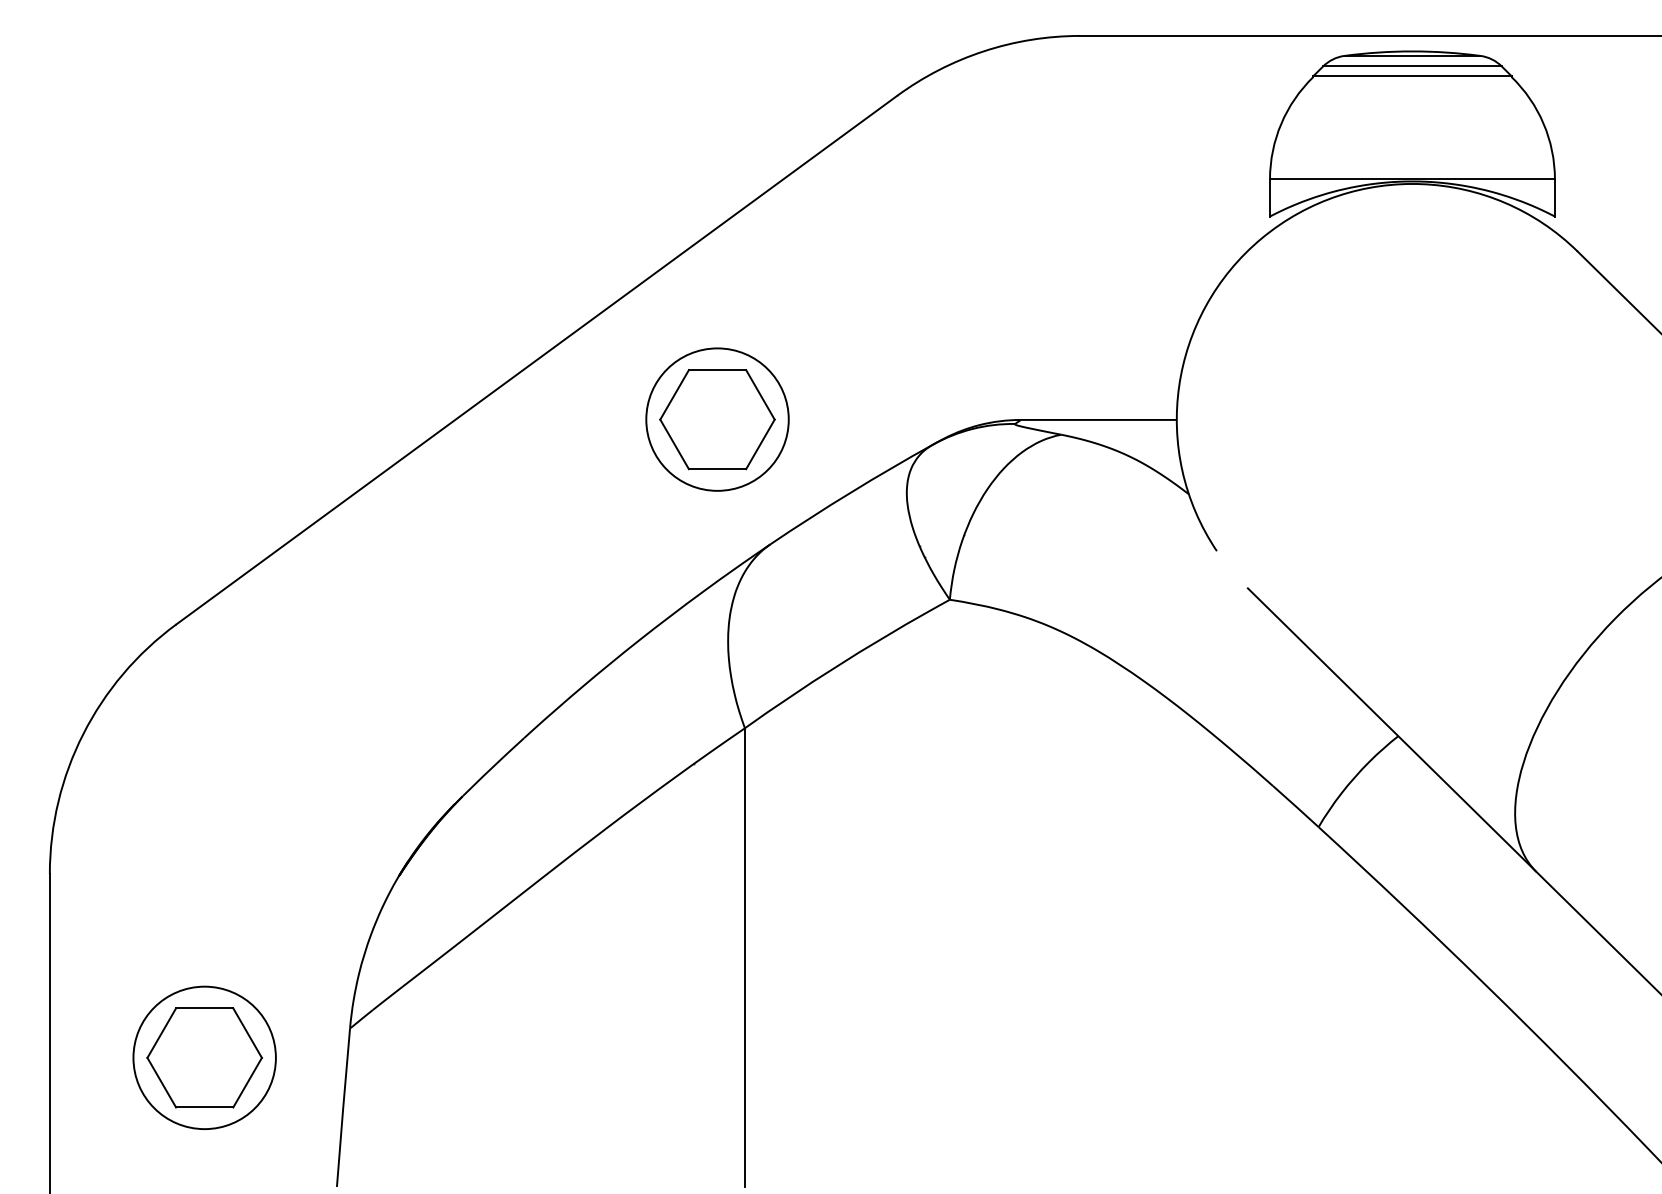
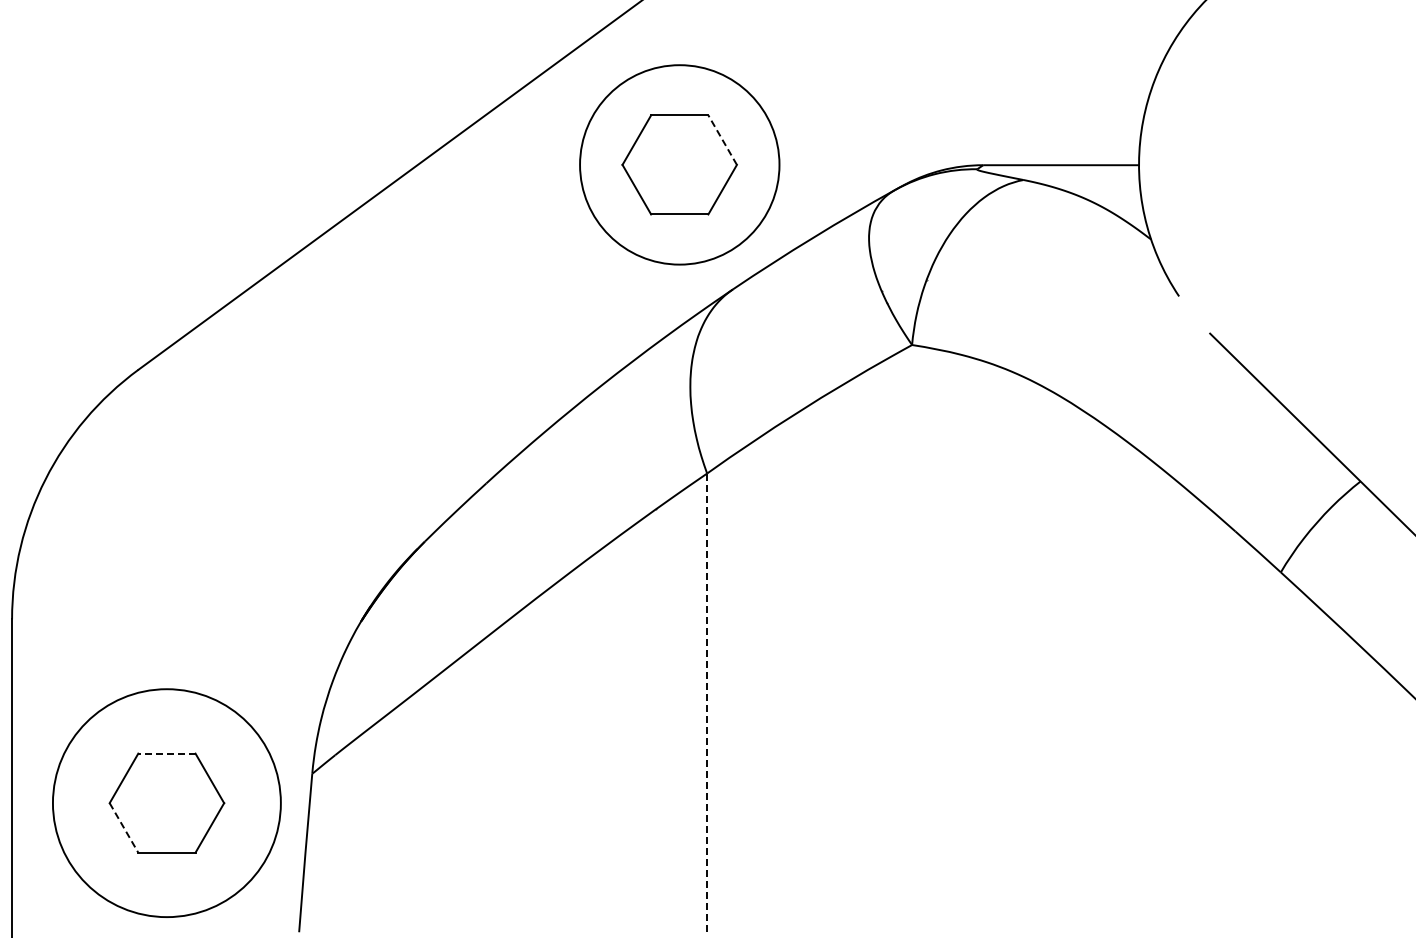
line: (760, 394) -> (722, 139), solid -> dashed
circle: (717, 419) -> (679, 164), size x1.4
line: (744, 957) -> (706, 702), solid -> dashed
line: (204, 1008) -> (166, 753), solid -> dashed
circle: (204, 1057) -> (166, 802), size x1.6
line: (161, 1082) -> (123, 827), solid -> dashed

